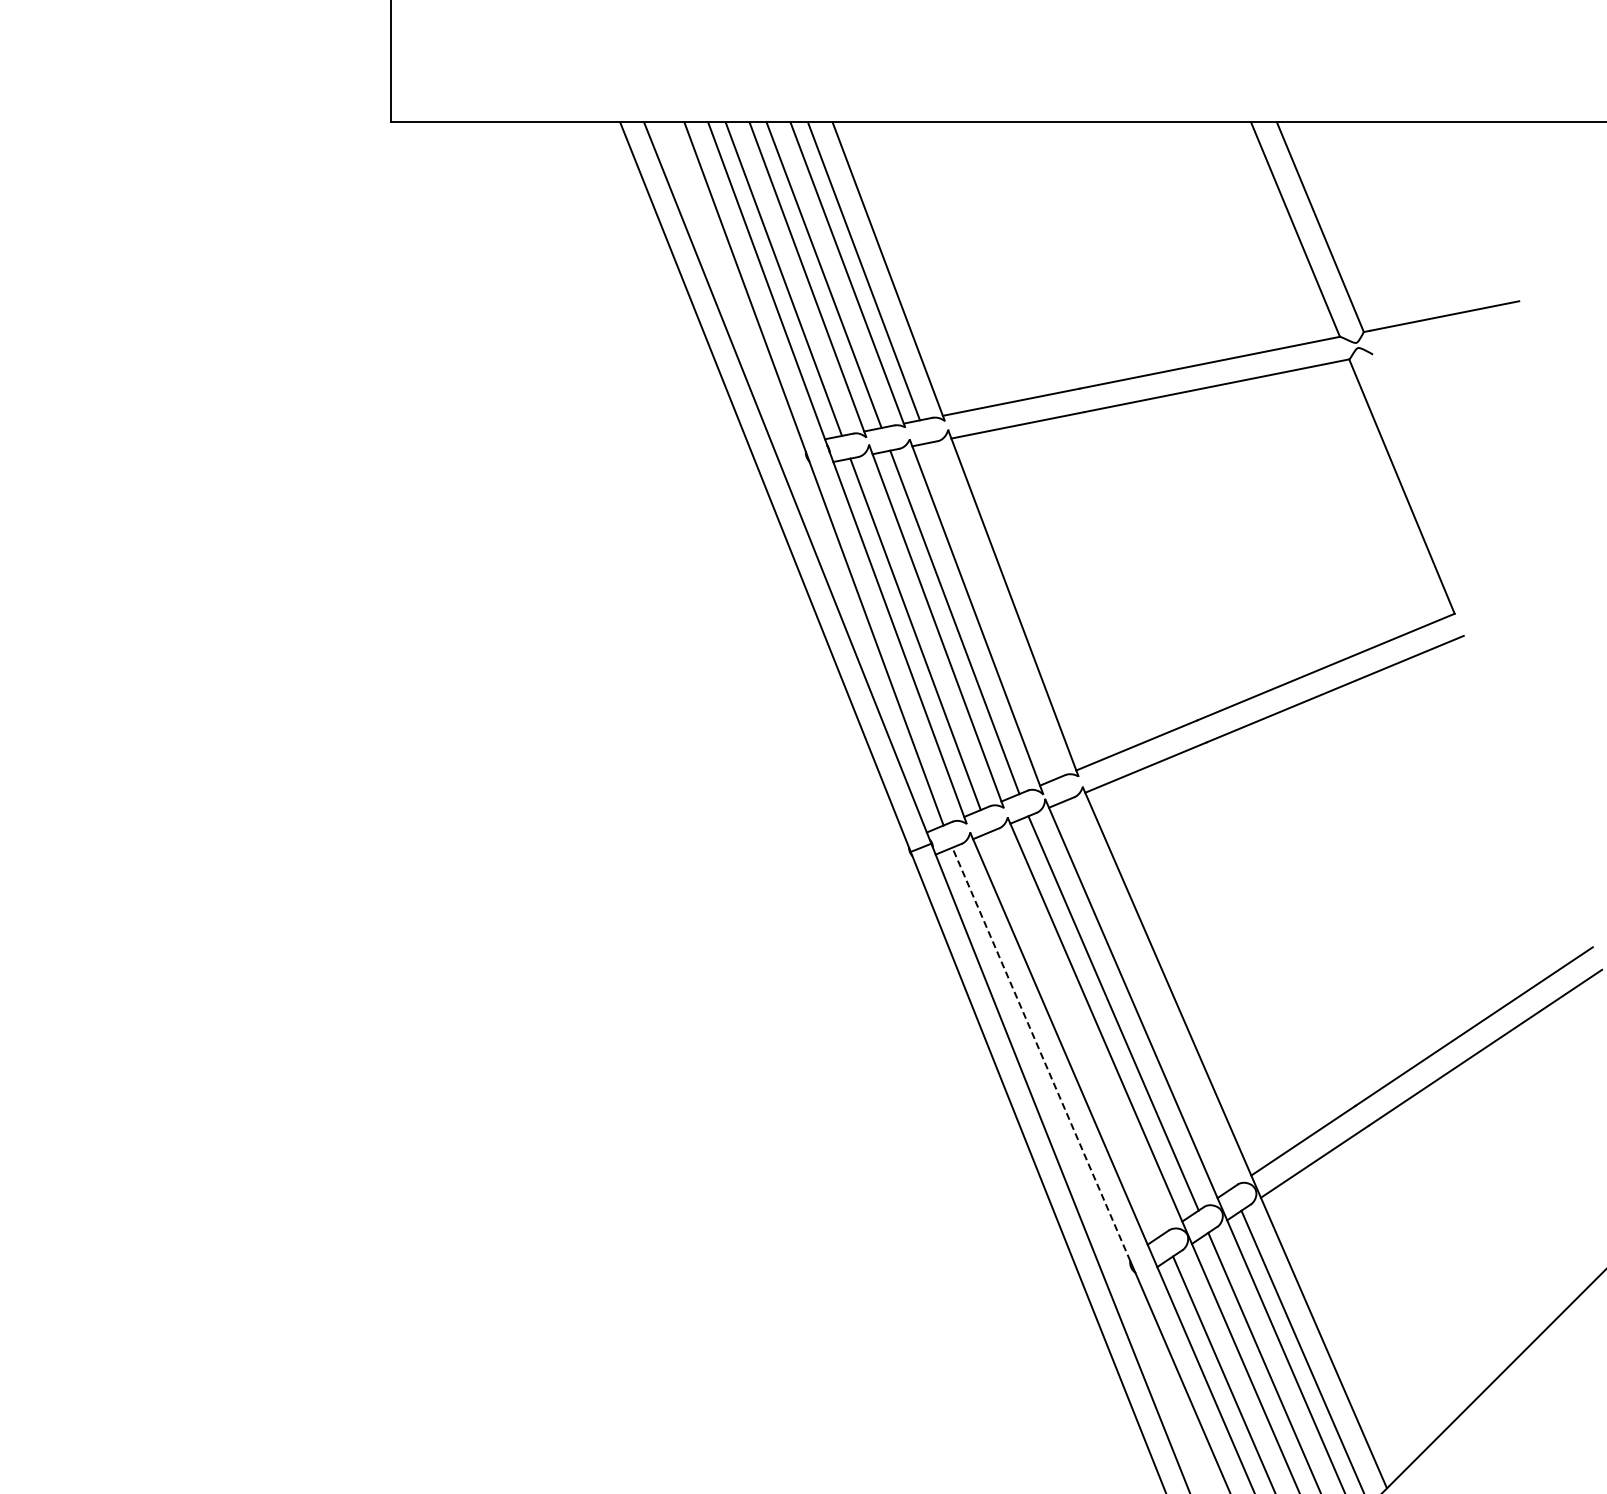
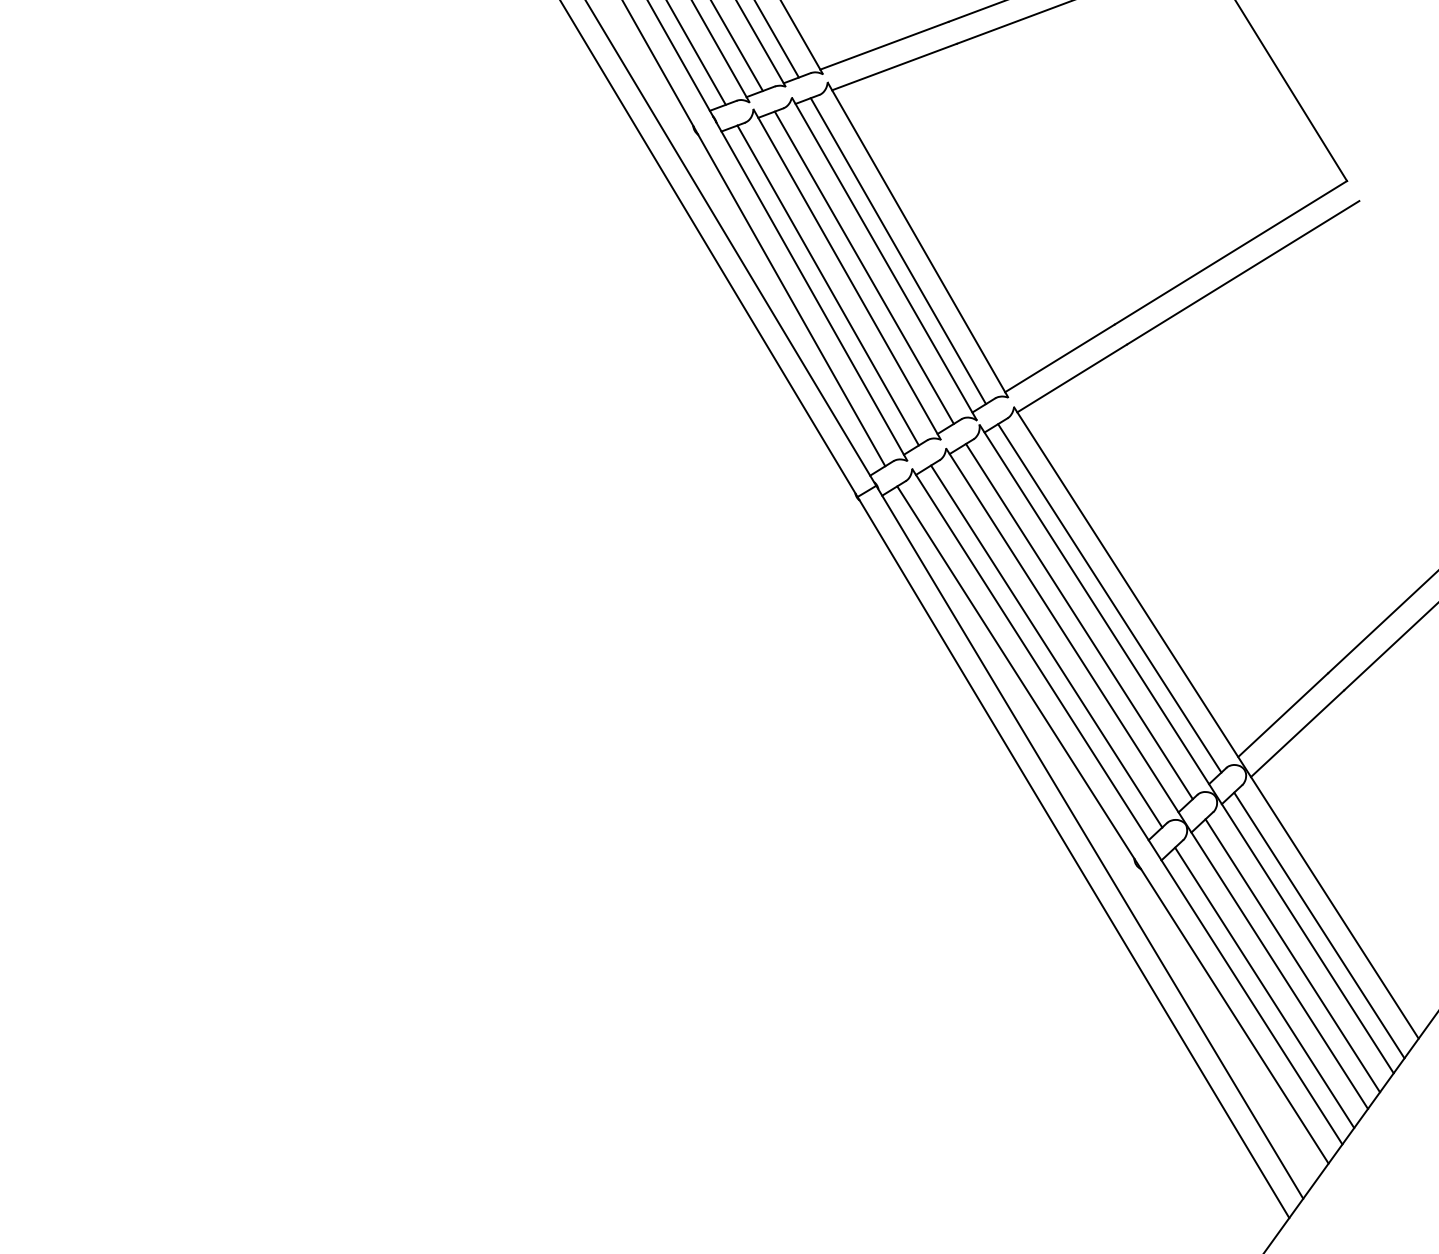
line: (991, 611) -> (898, 251), added
line: (1147, 994) -> (1109, 597), added
line: (1076, 1033) -> (1046, 646), added
line: (1041, 1053) -> (1015, 671), dashed -> solid

